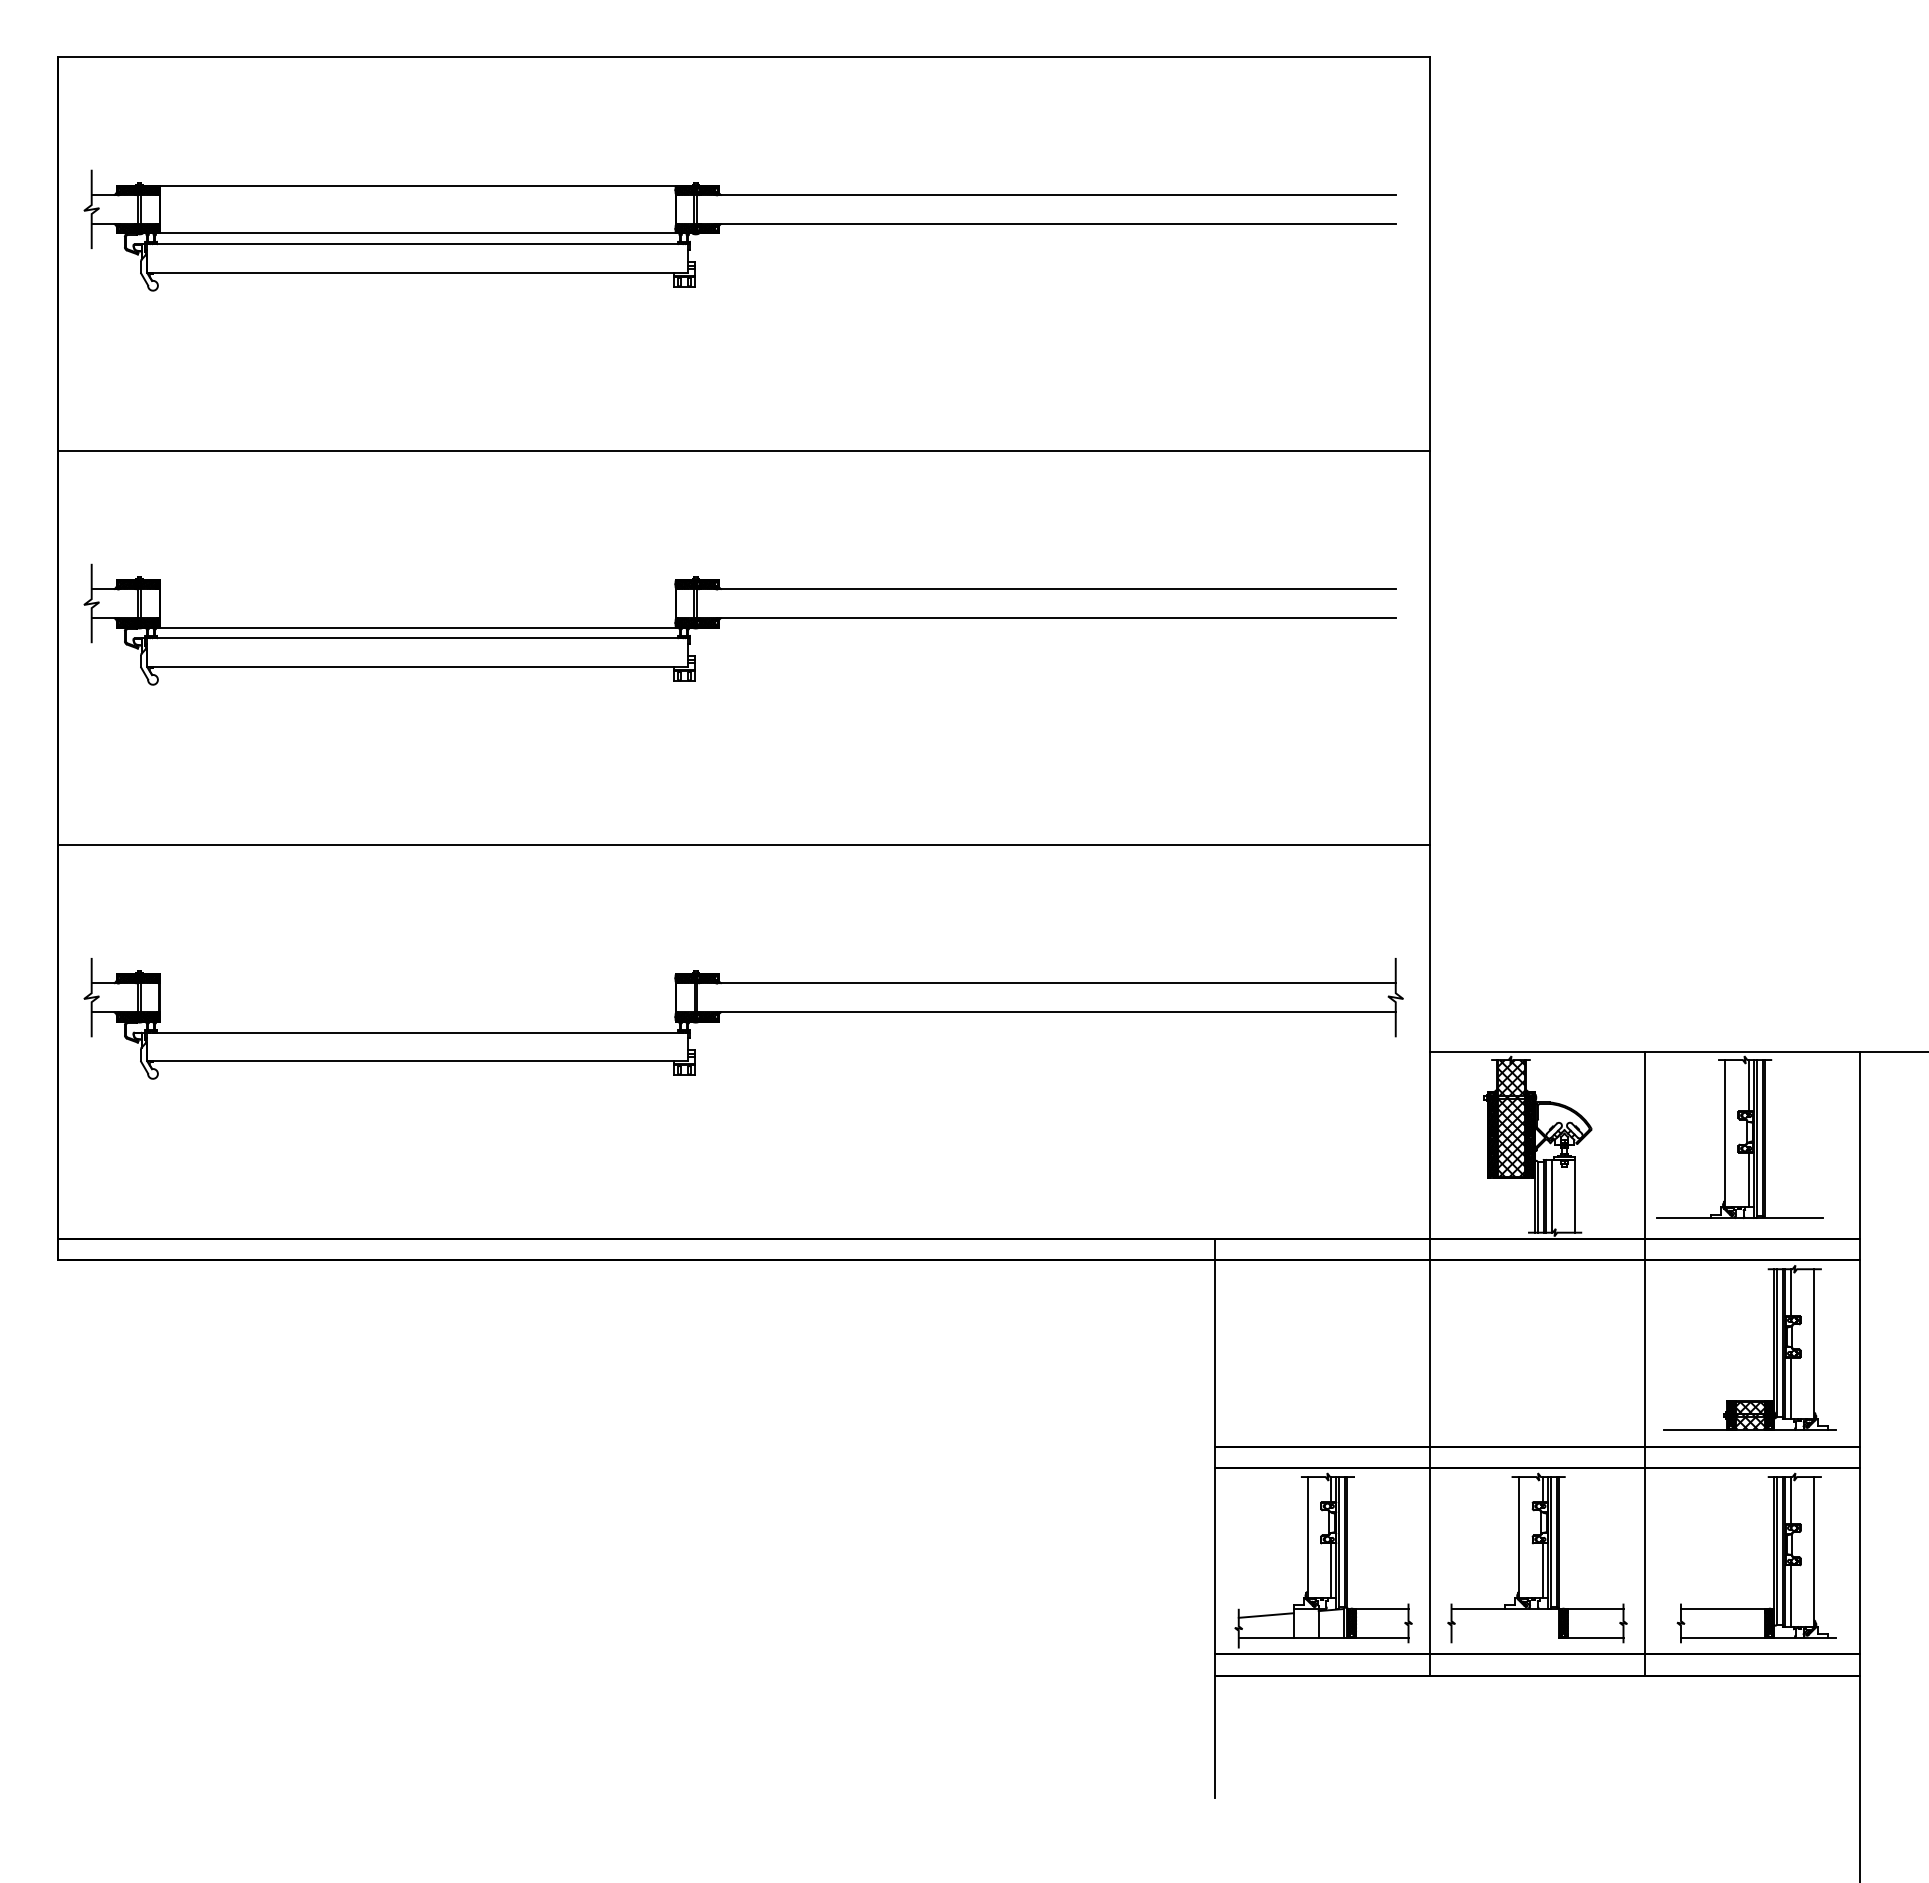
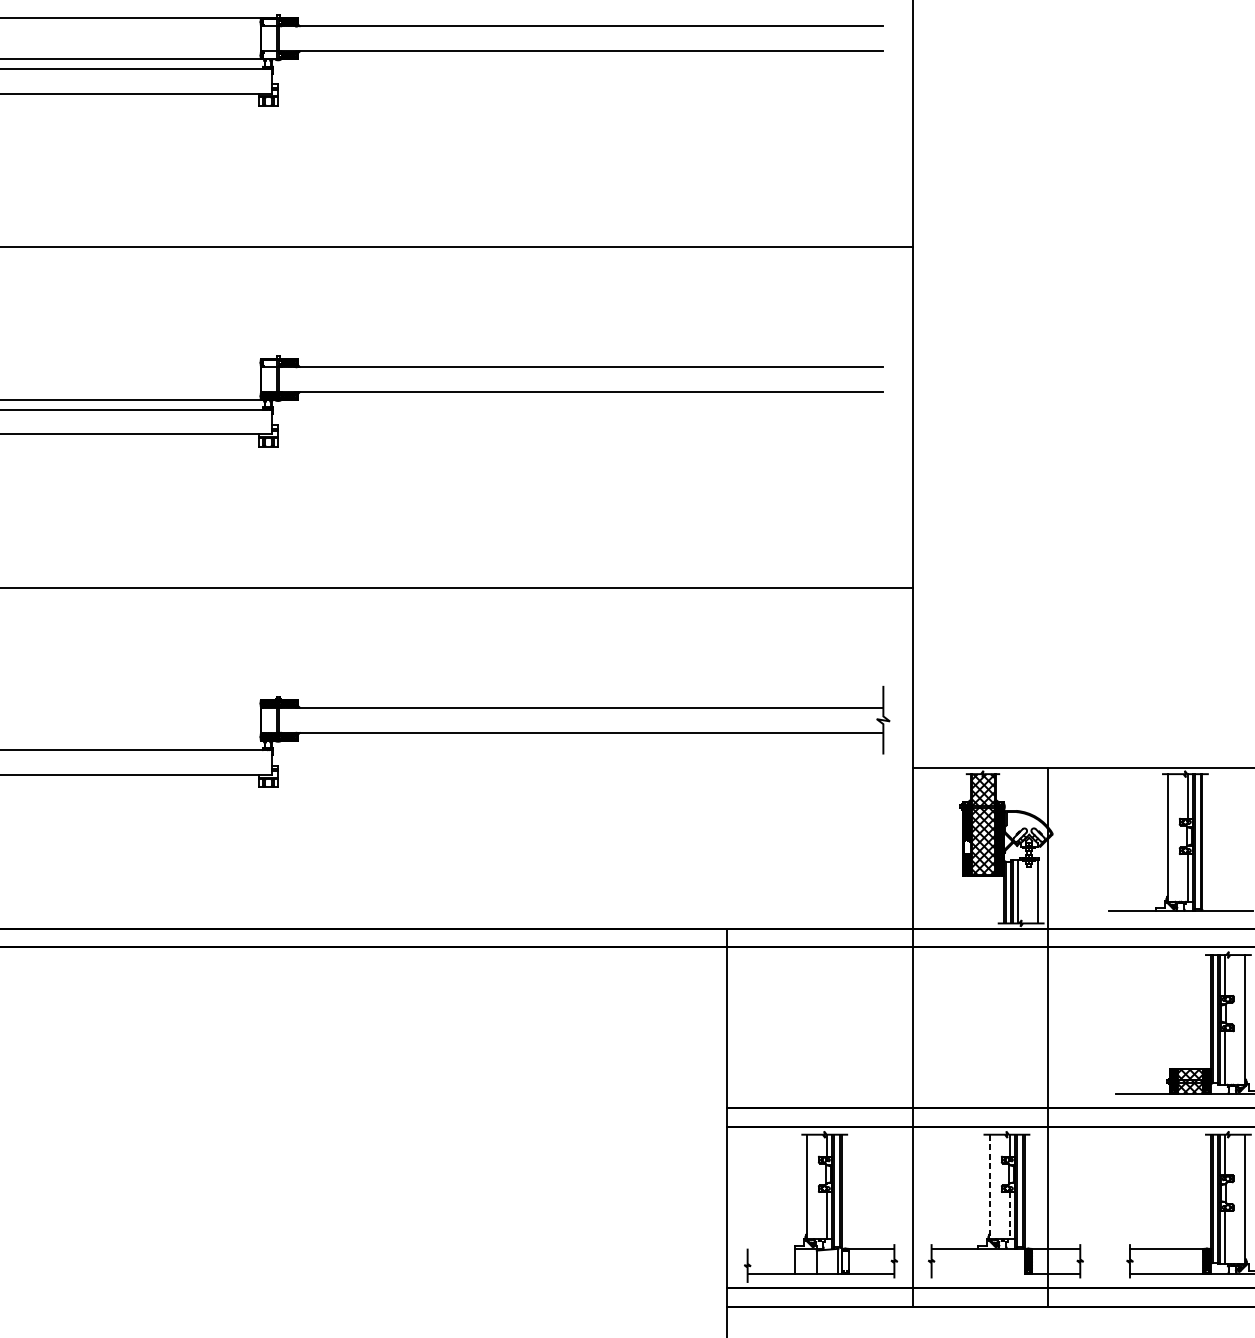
hatch: (688, 190) -> (271, 22), removed
hatch: (688, 228) -> (271, 55), removed
hatch: (688, 584) -> (271, 363), removed
hatch: (1492, 1144) -> (967, 847), removed
line: (1644, 1363) -> (1048, 1036), moved
line: (1519, 1537) -> (990, 1186), solid -> dashed
line: (1542, 1571) -> (1010, 1216), solid -> dashed
line: (1265, 1615) -> (770, 1254), removed
hatch: (1352, 1623) -> (845, 1261), removed

